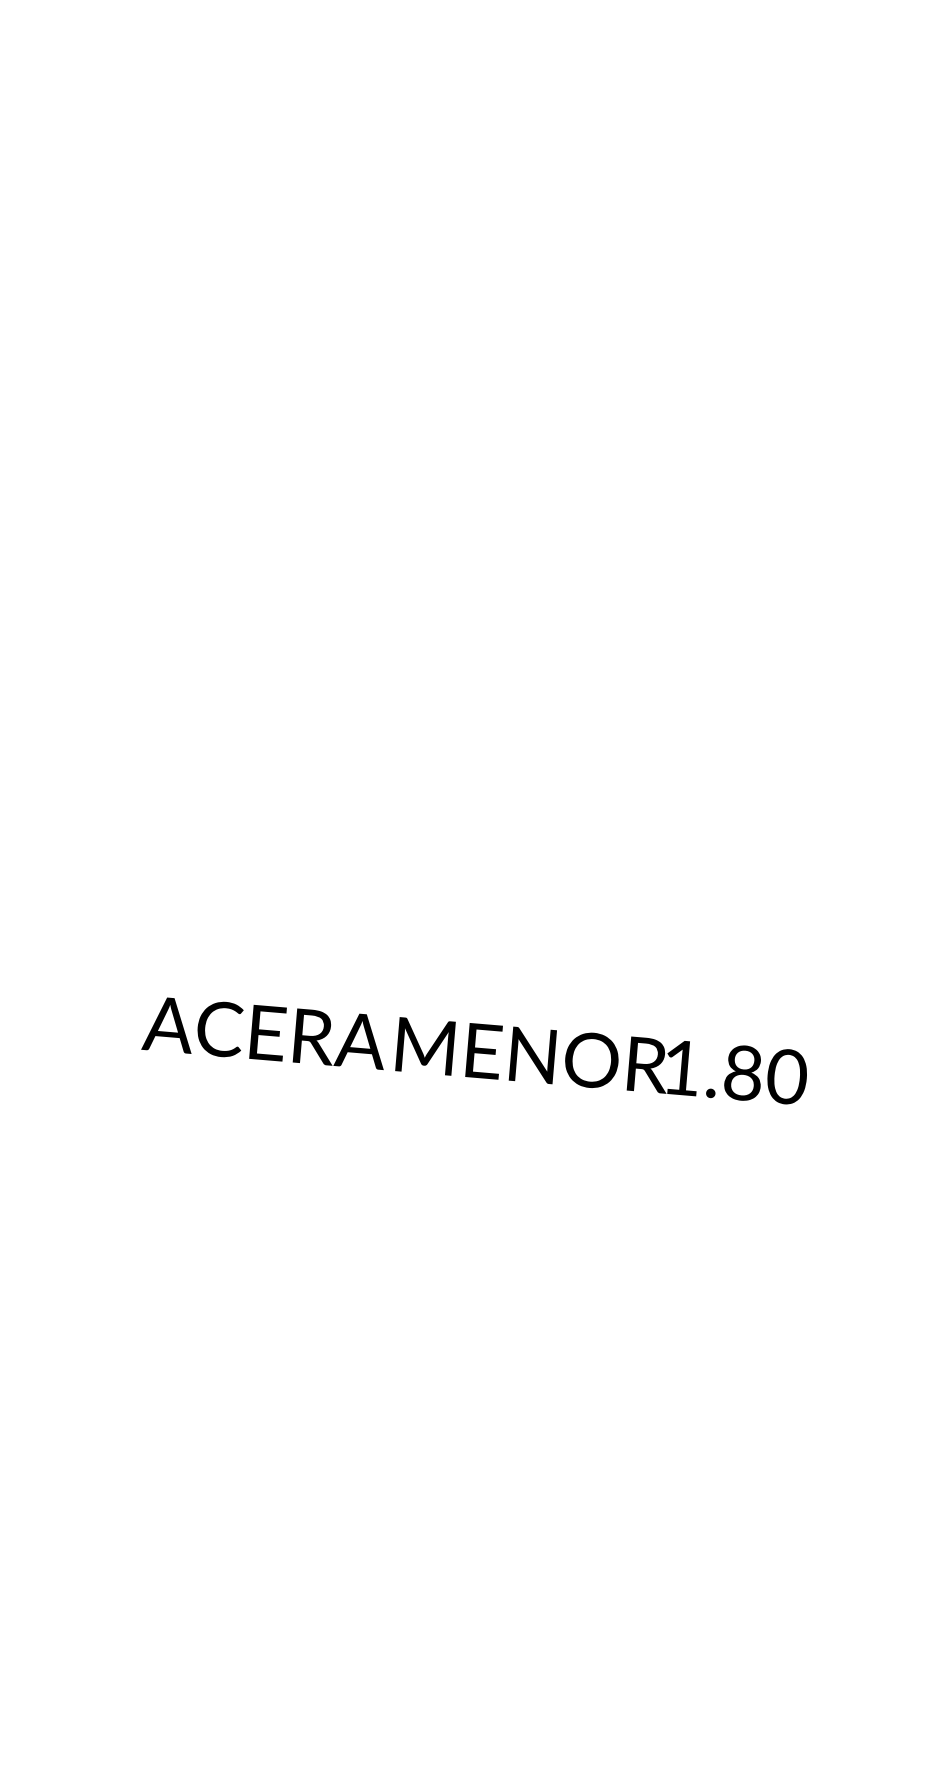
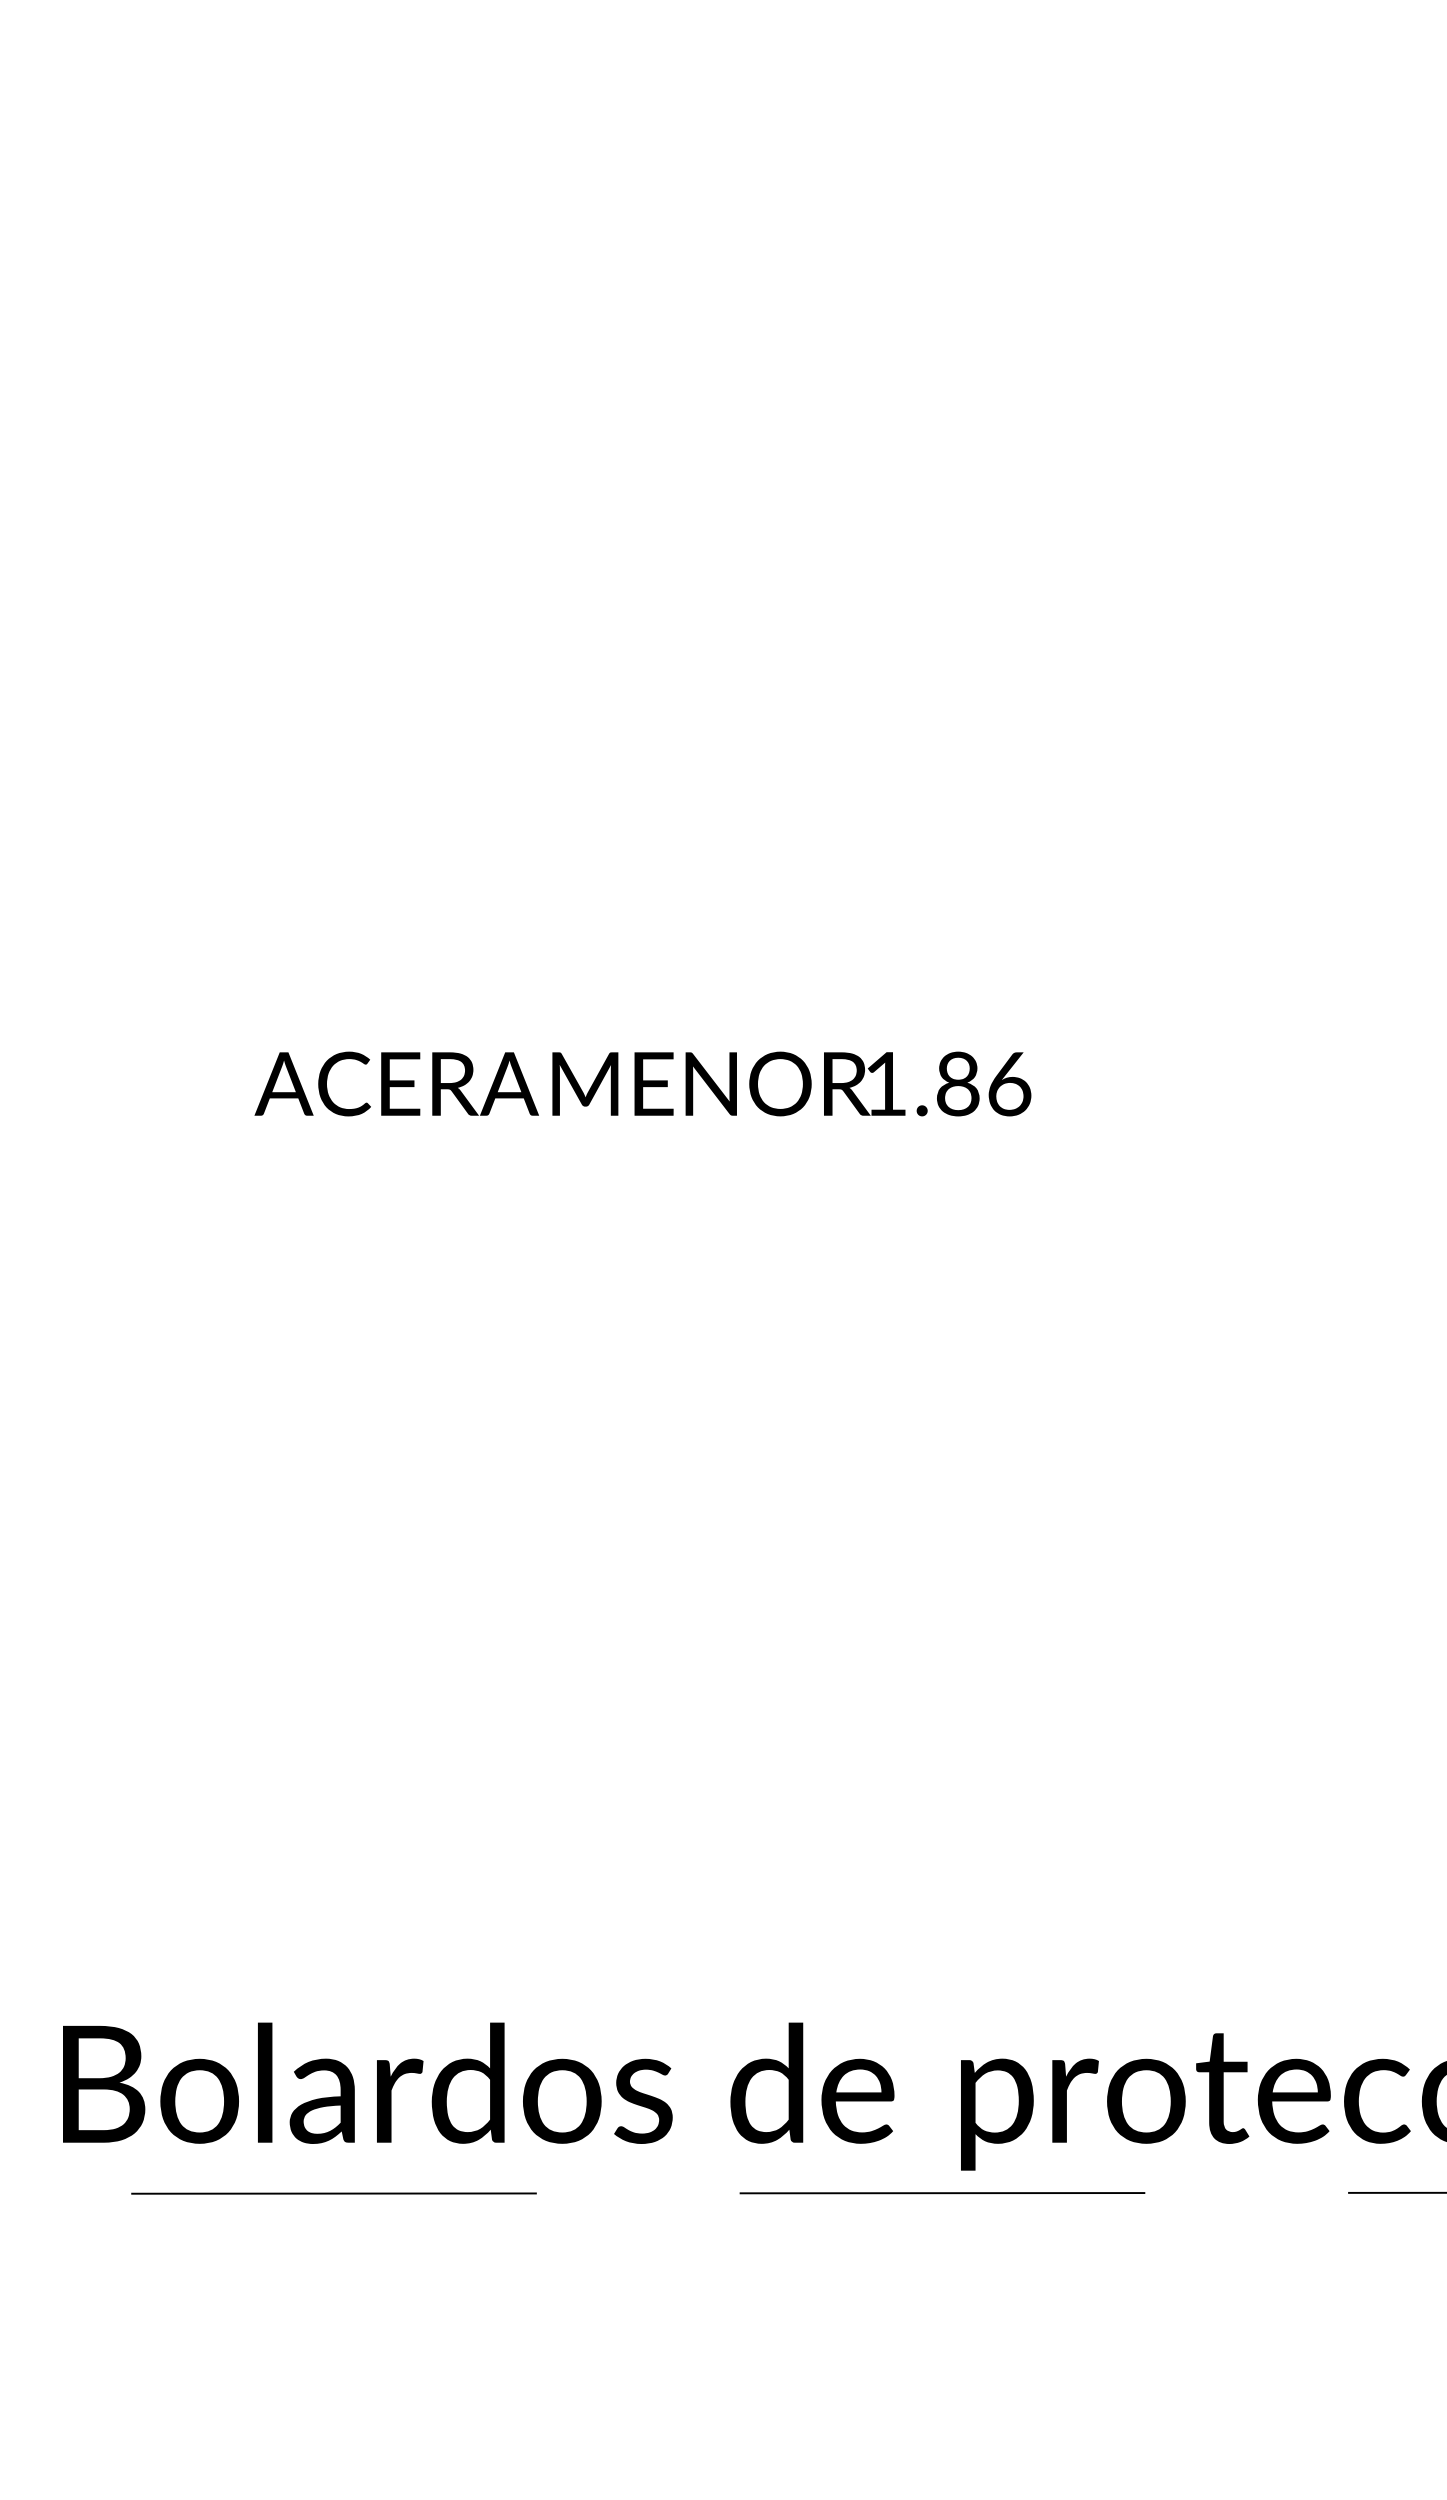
text: (787, 1076) -> (1009, 1083), 1.80 -> 1.86

